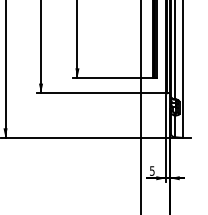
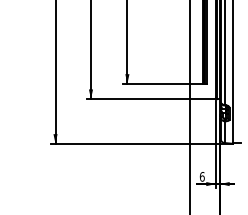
text: (151, 170) -> (201, 176), 5 -> 6

